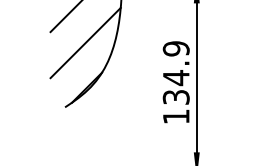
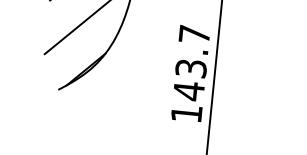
text: (175, 73) -> (190, 63), 134.9 -> 143.7

